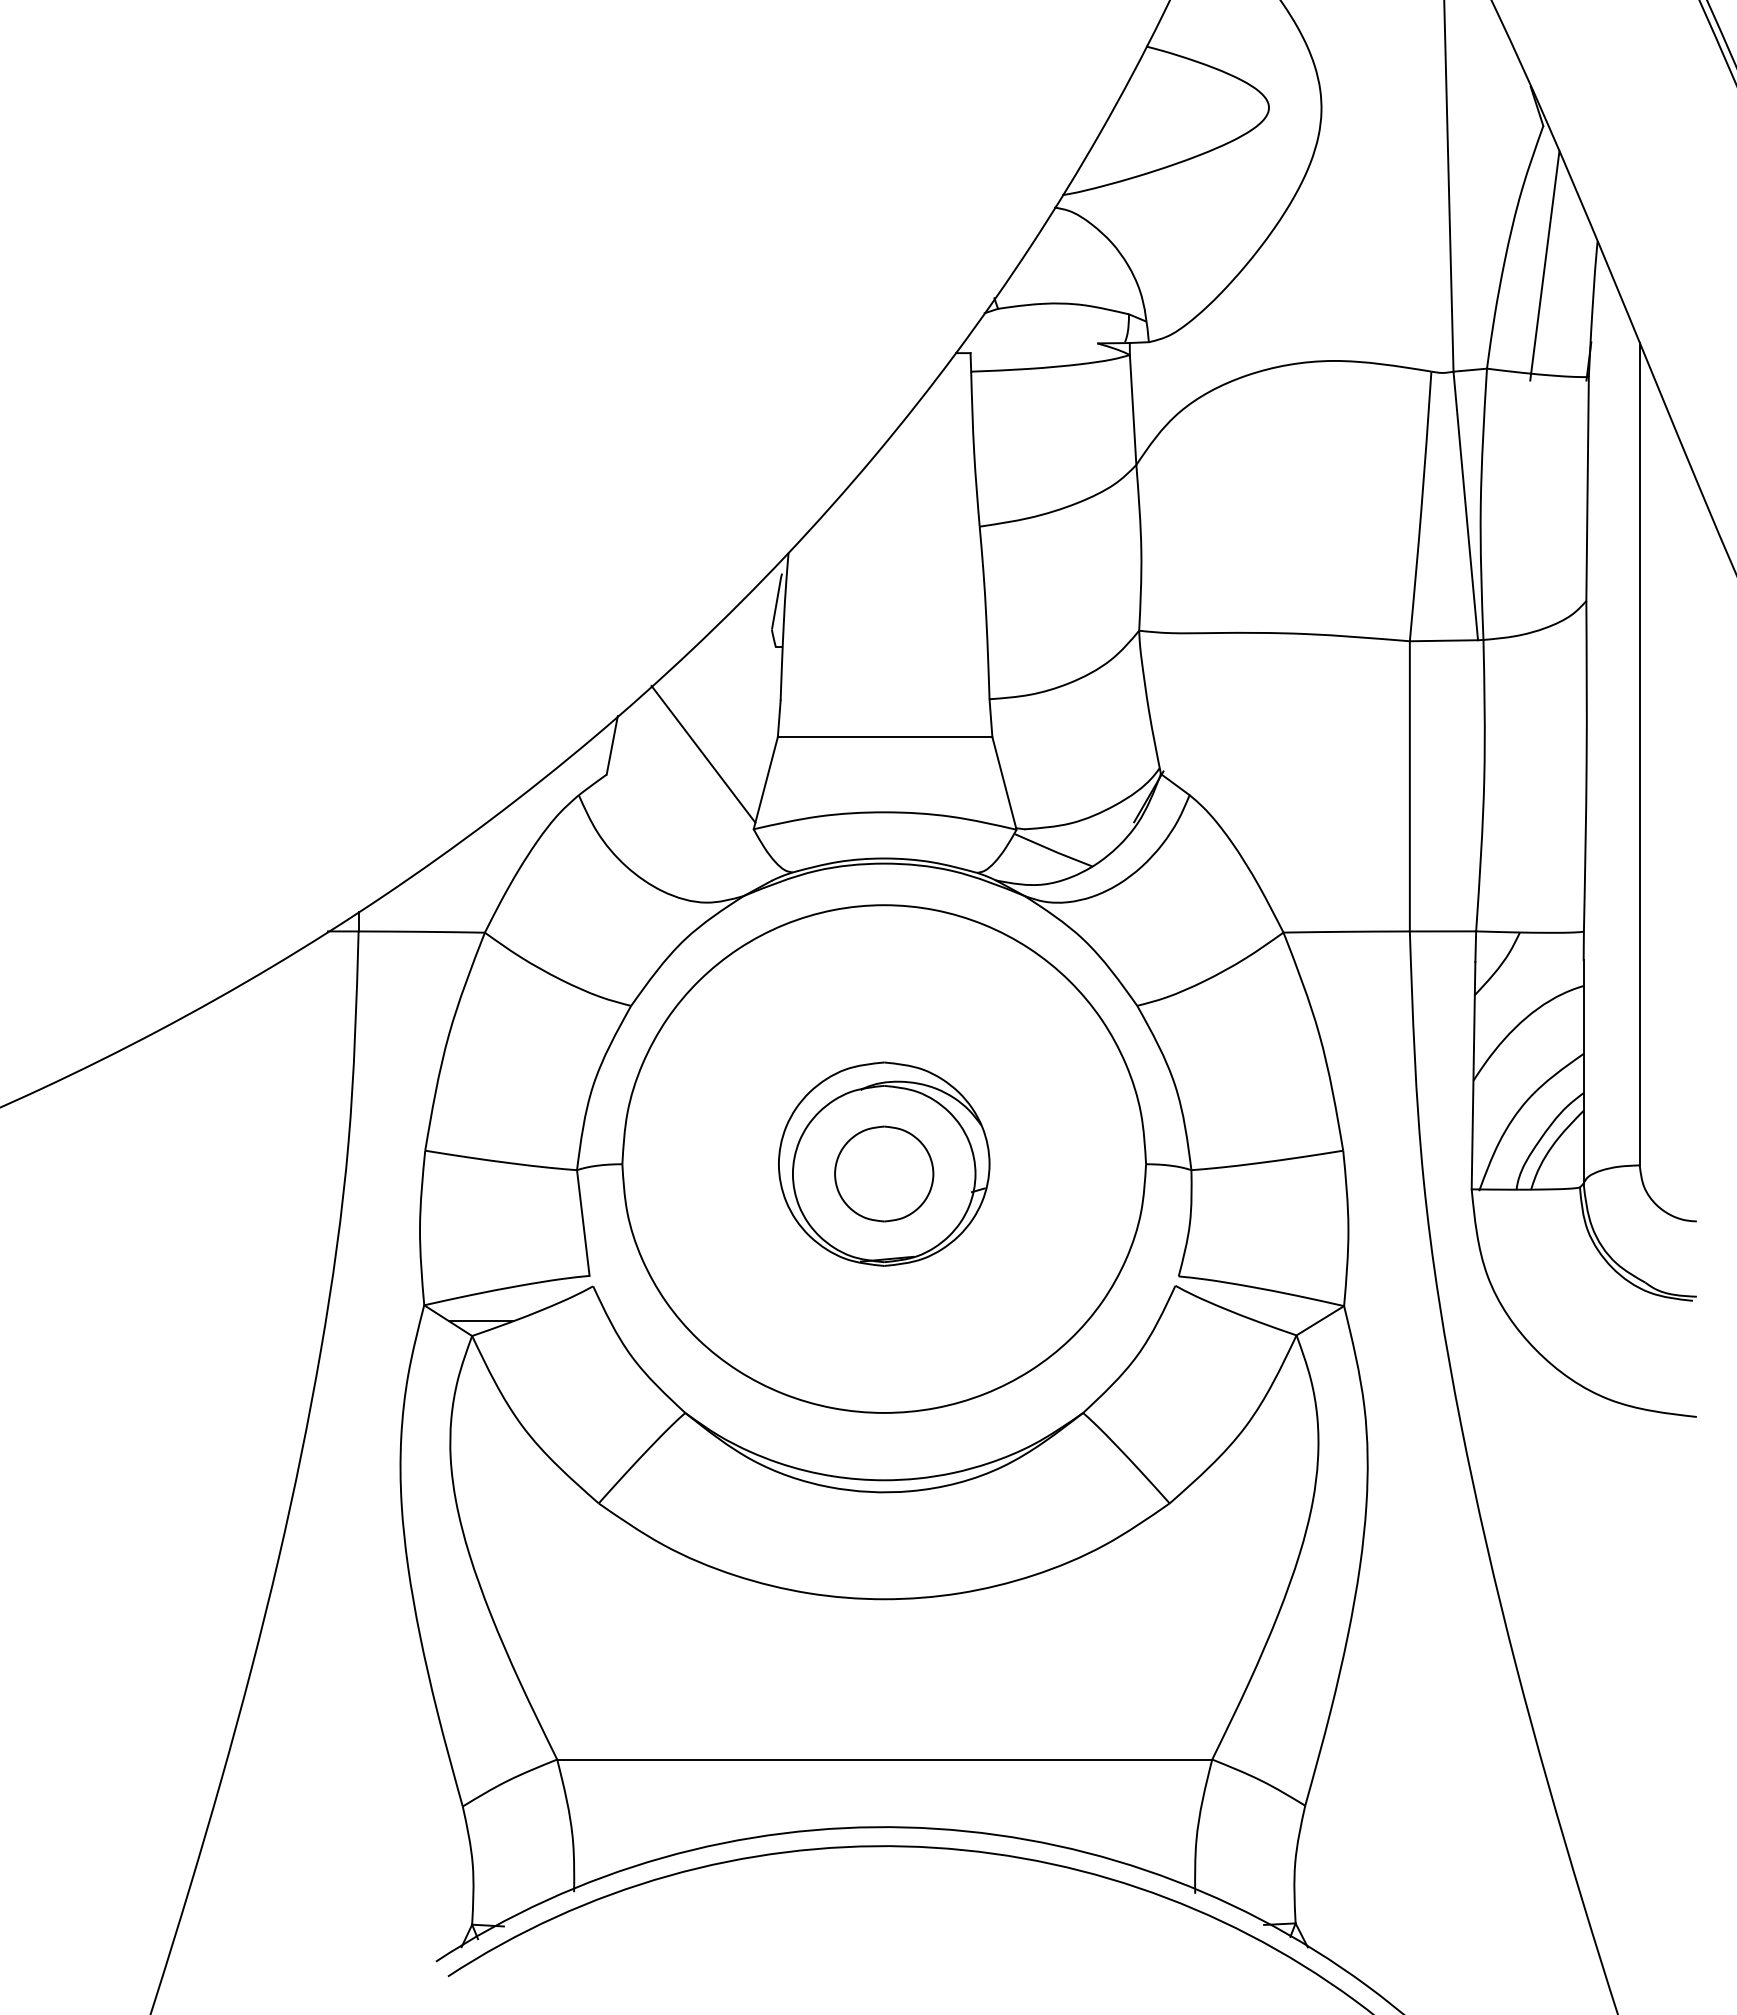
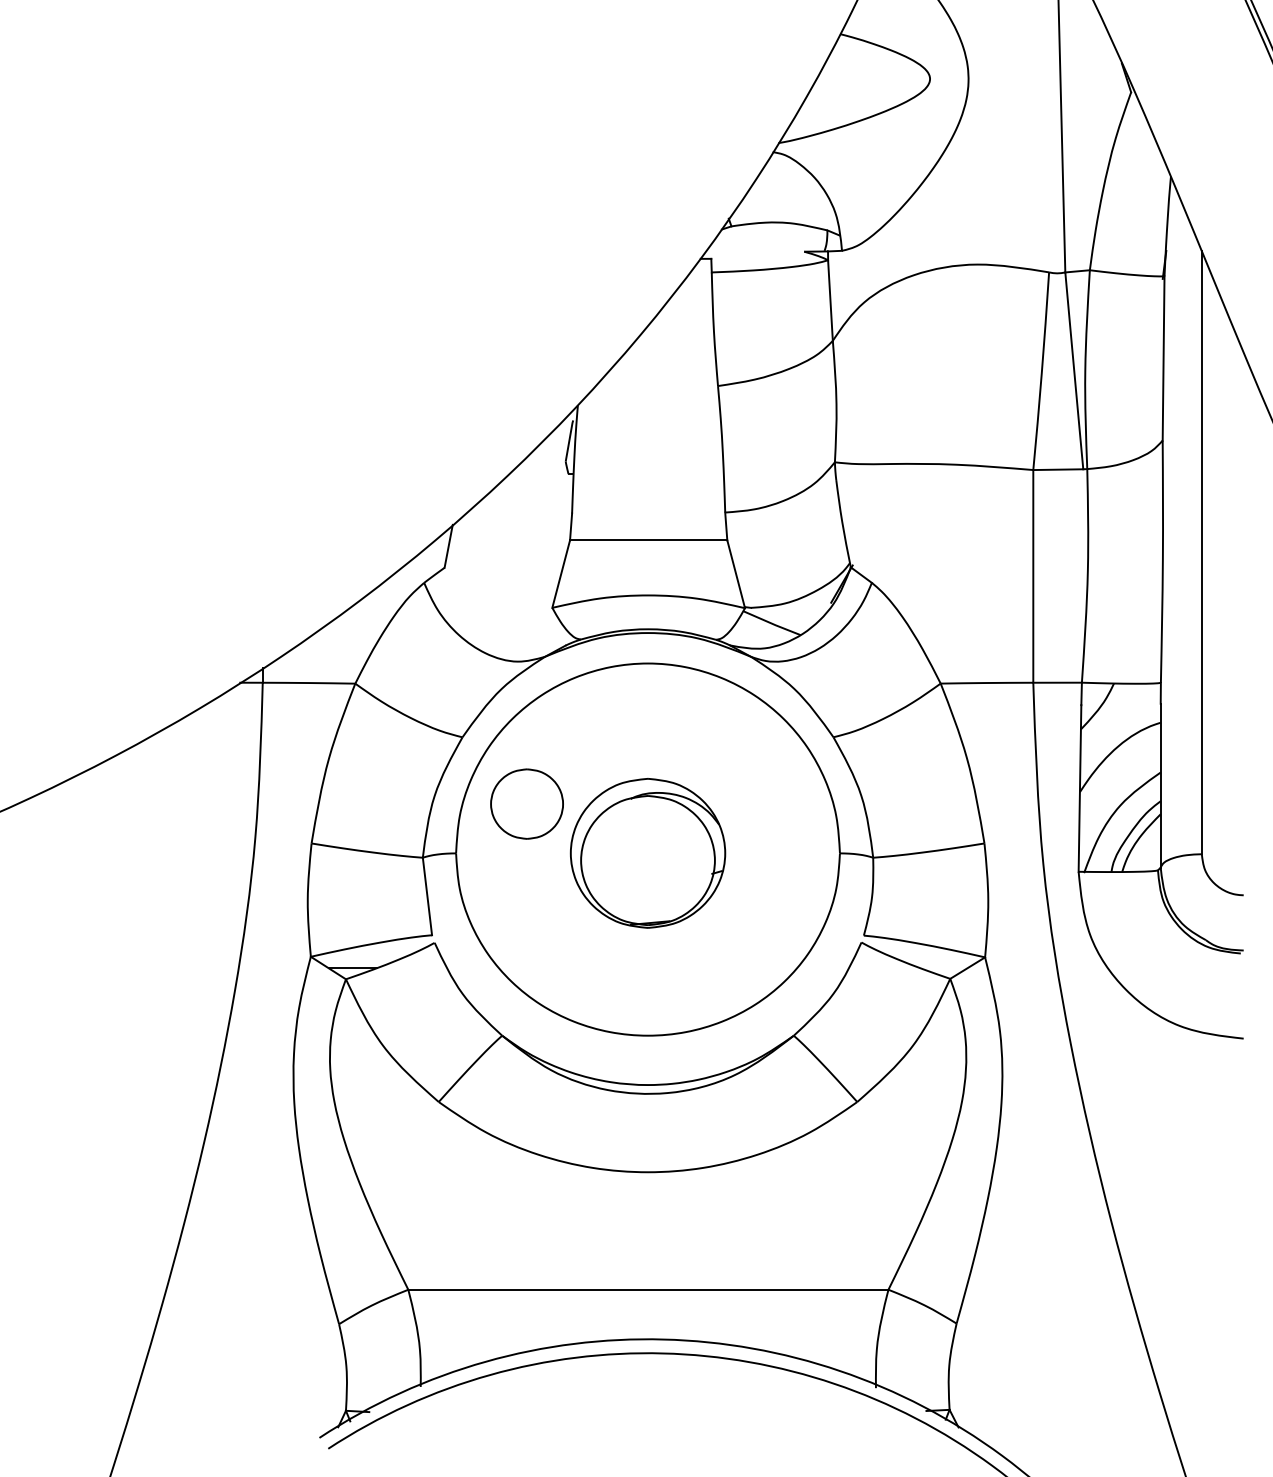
line: (1544, 265) -> (1132, 194), removed
line: (703, 753) -> (515, 552), removed
part: (884, 1173) -> (527, 803), moved

